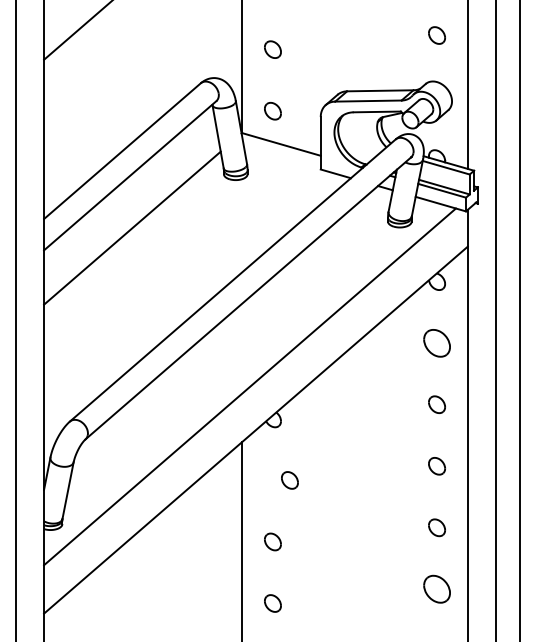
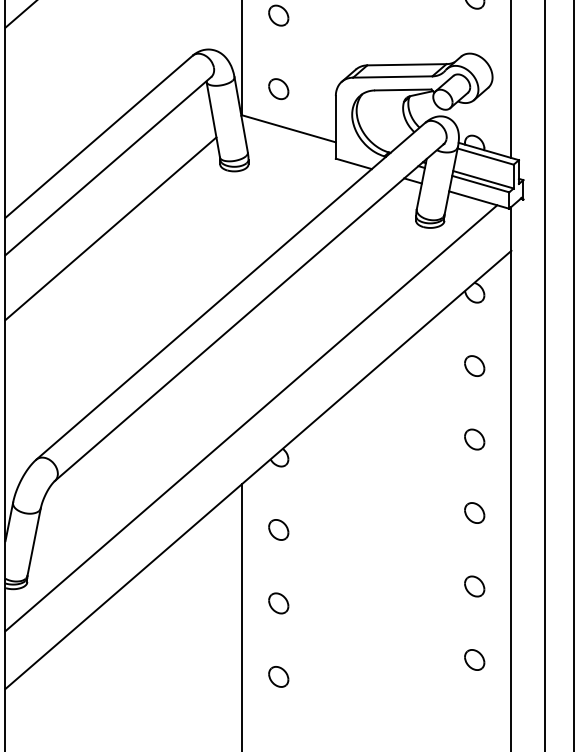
part: (436, 342) -> (474, 365), size x0.62
part: (289, 480) -> (278, 530), moved
part: (436, 589) -> (474, 660), size x0.62

